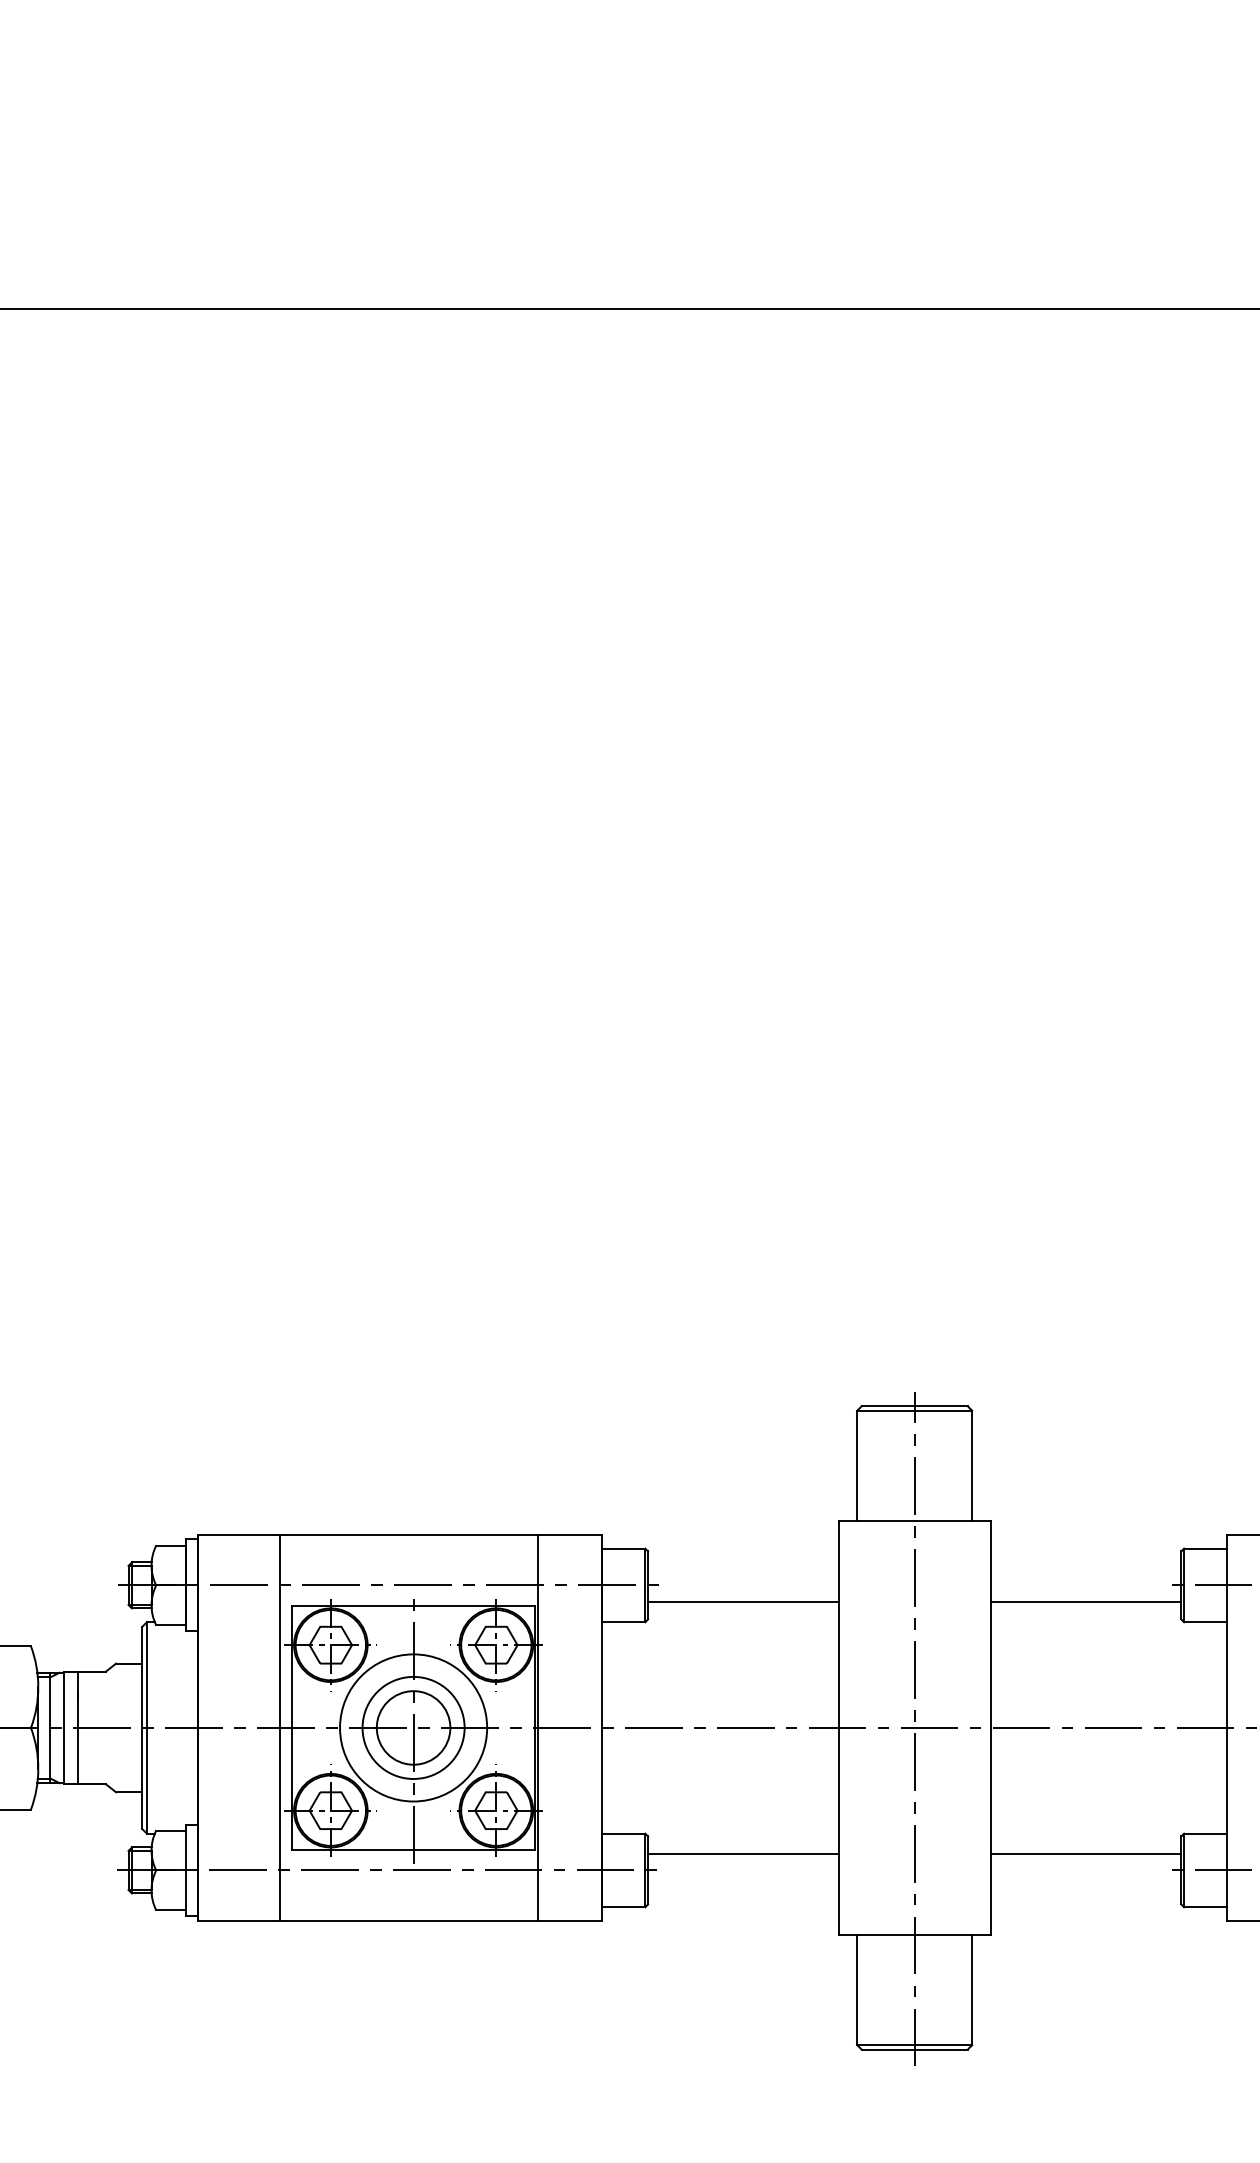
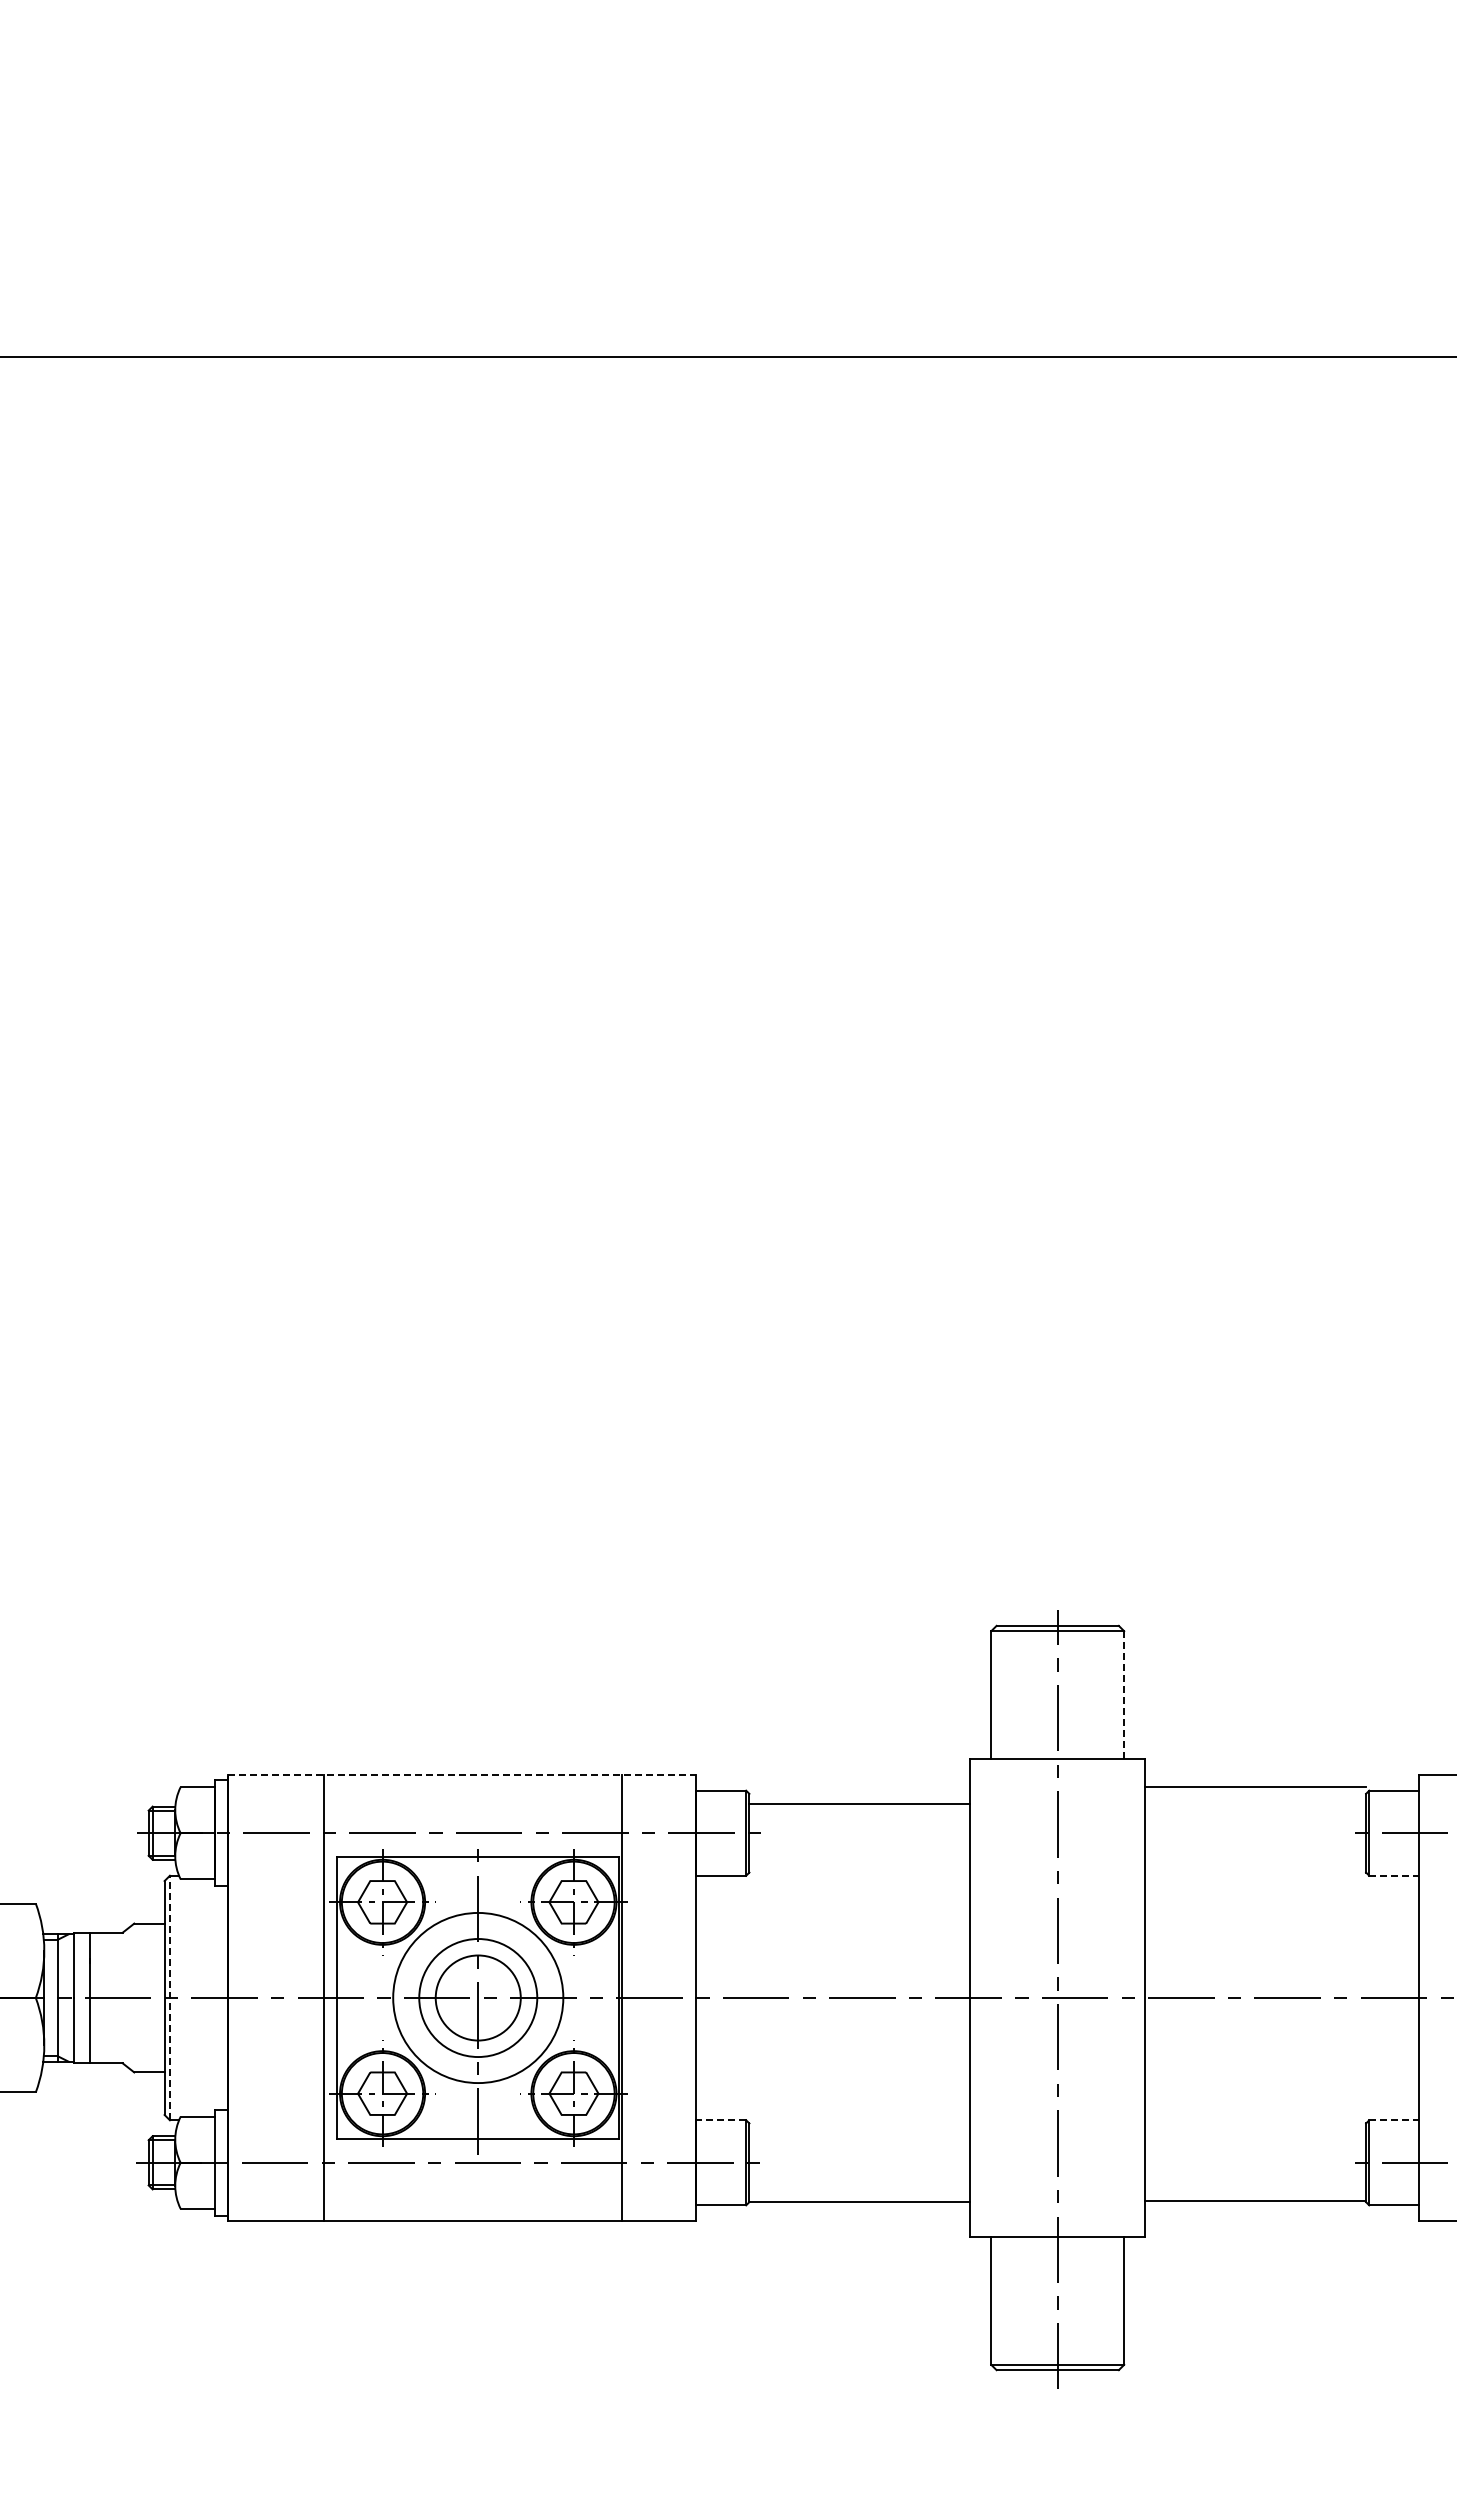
line: (972, 1465) -> (1124, 1694), solid -> dashed
line: (399, 1534) -> (462, 1774), solid -> dashed
line: (743, 1601) -> (859, 1803), moved
line: (1085, 1601) -> (1255, 1786), moved
line: (1205, 1622) -> (1394, 1875), solid -> dashed
line: (146, 1727) -> (169, 1997), solid -> dashed
line: (623, 1833) -> (721, 2120), solid -> dashed
line: (1205, 1833) -> (1394, 2120), solid -> dashed
line: (743, 1854) -> (859, 2202), moved
line: (1085, 1854) -> (1255, 2201), moved

